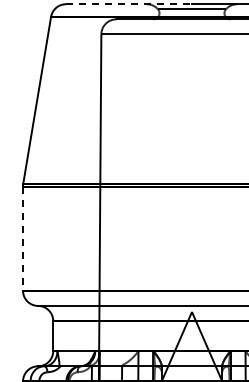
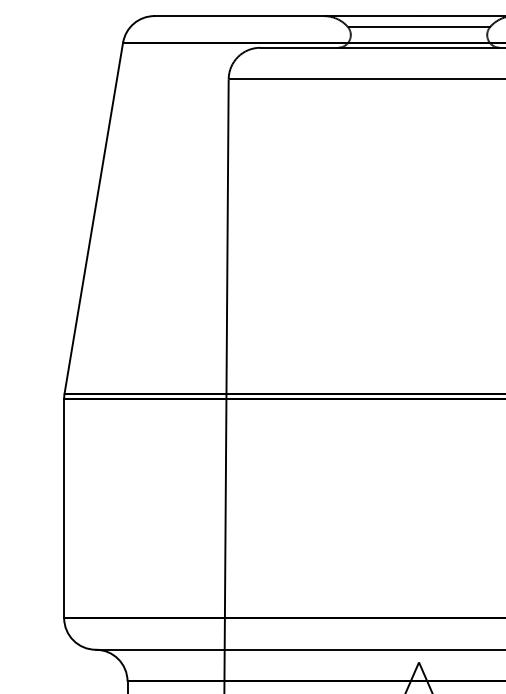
line: (129, 4) -> (287, 16), dashed -> solid
line: (23, 239) -> (65, 510), dashed -> solid

